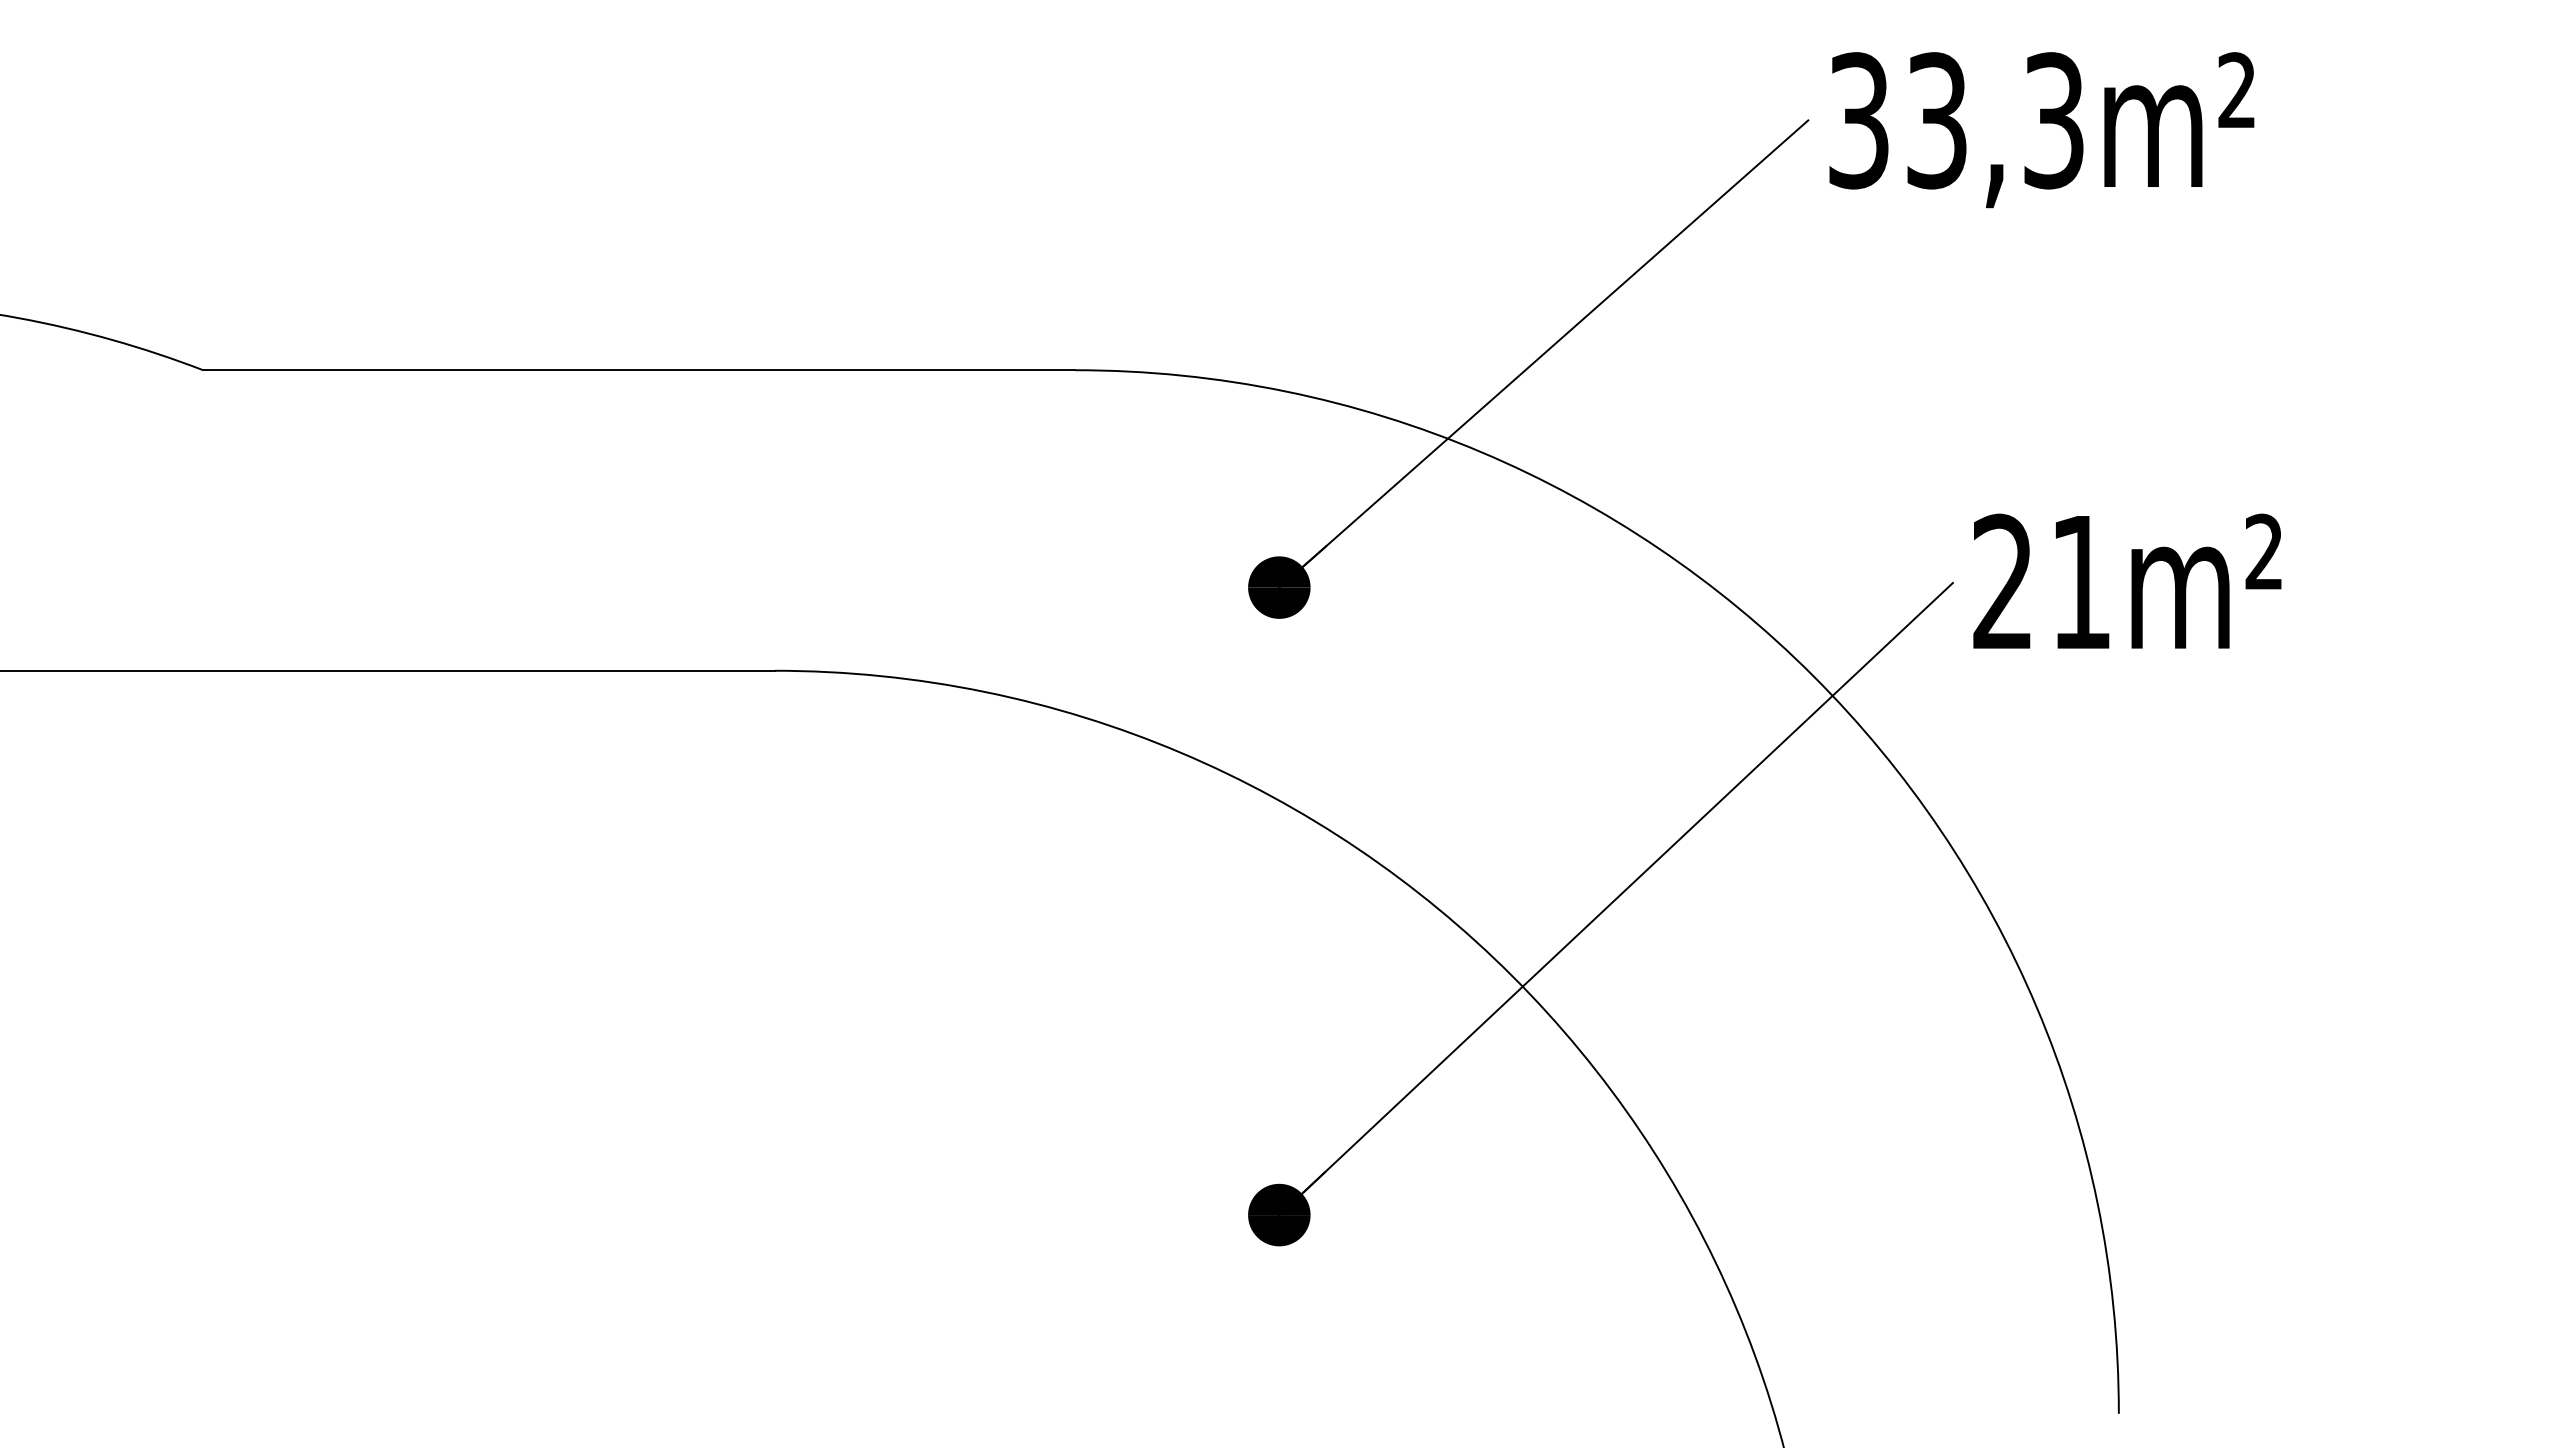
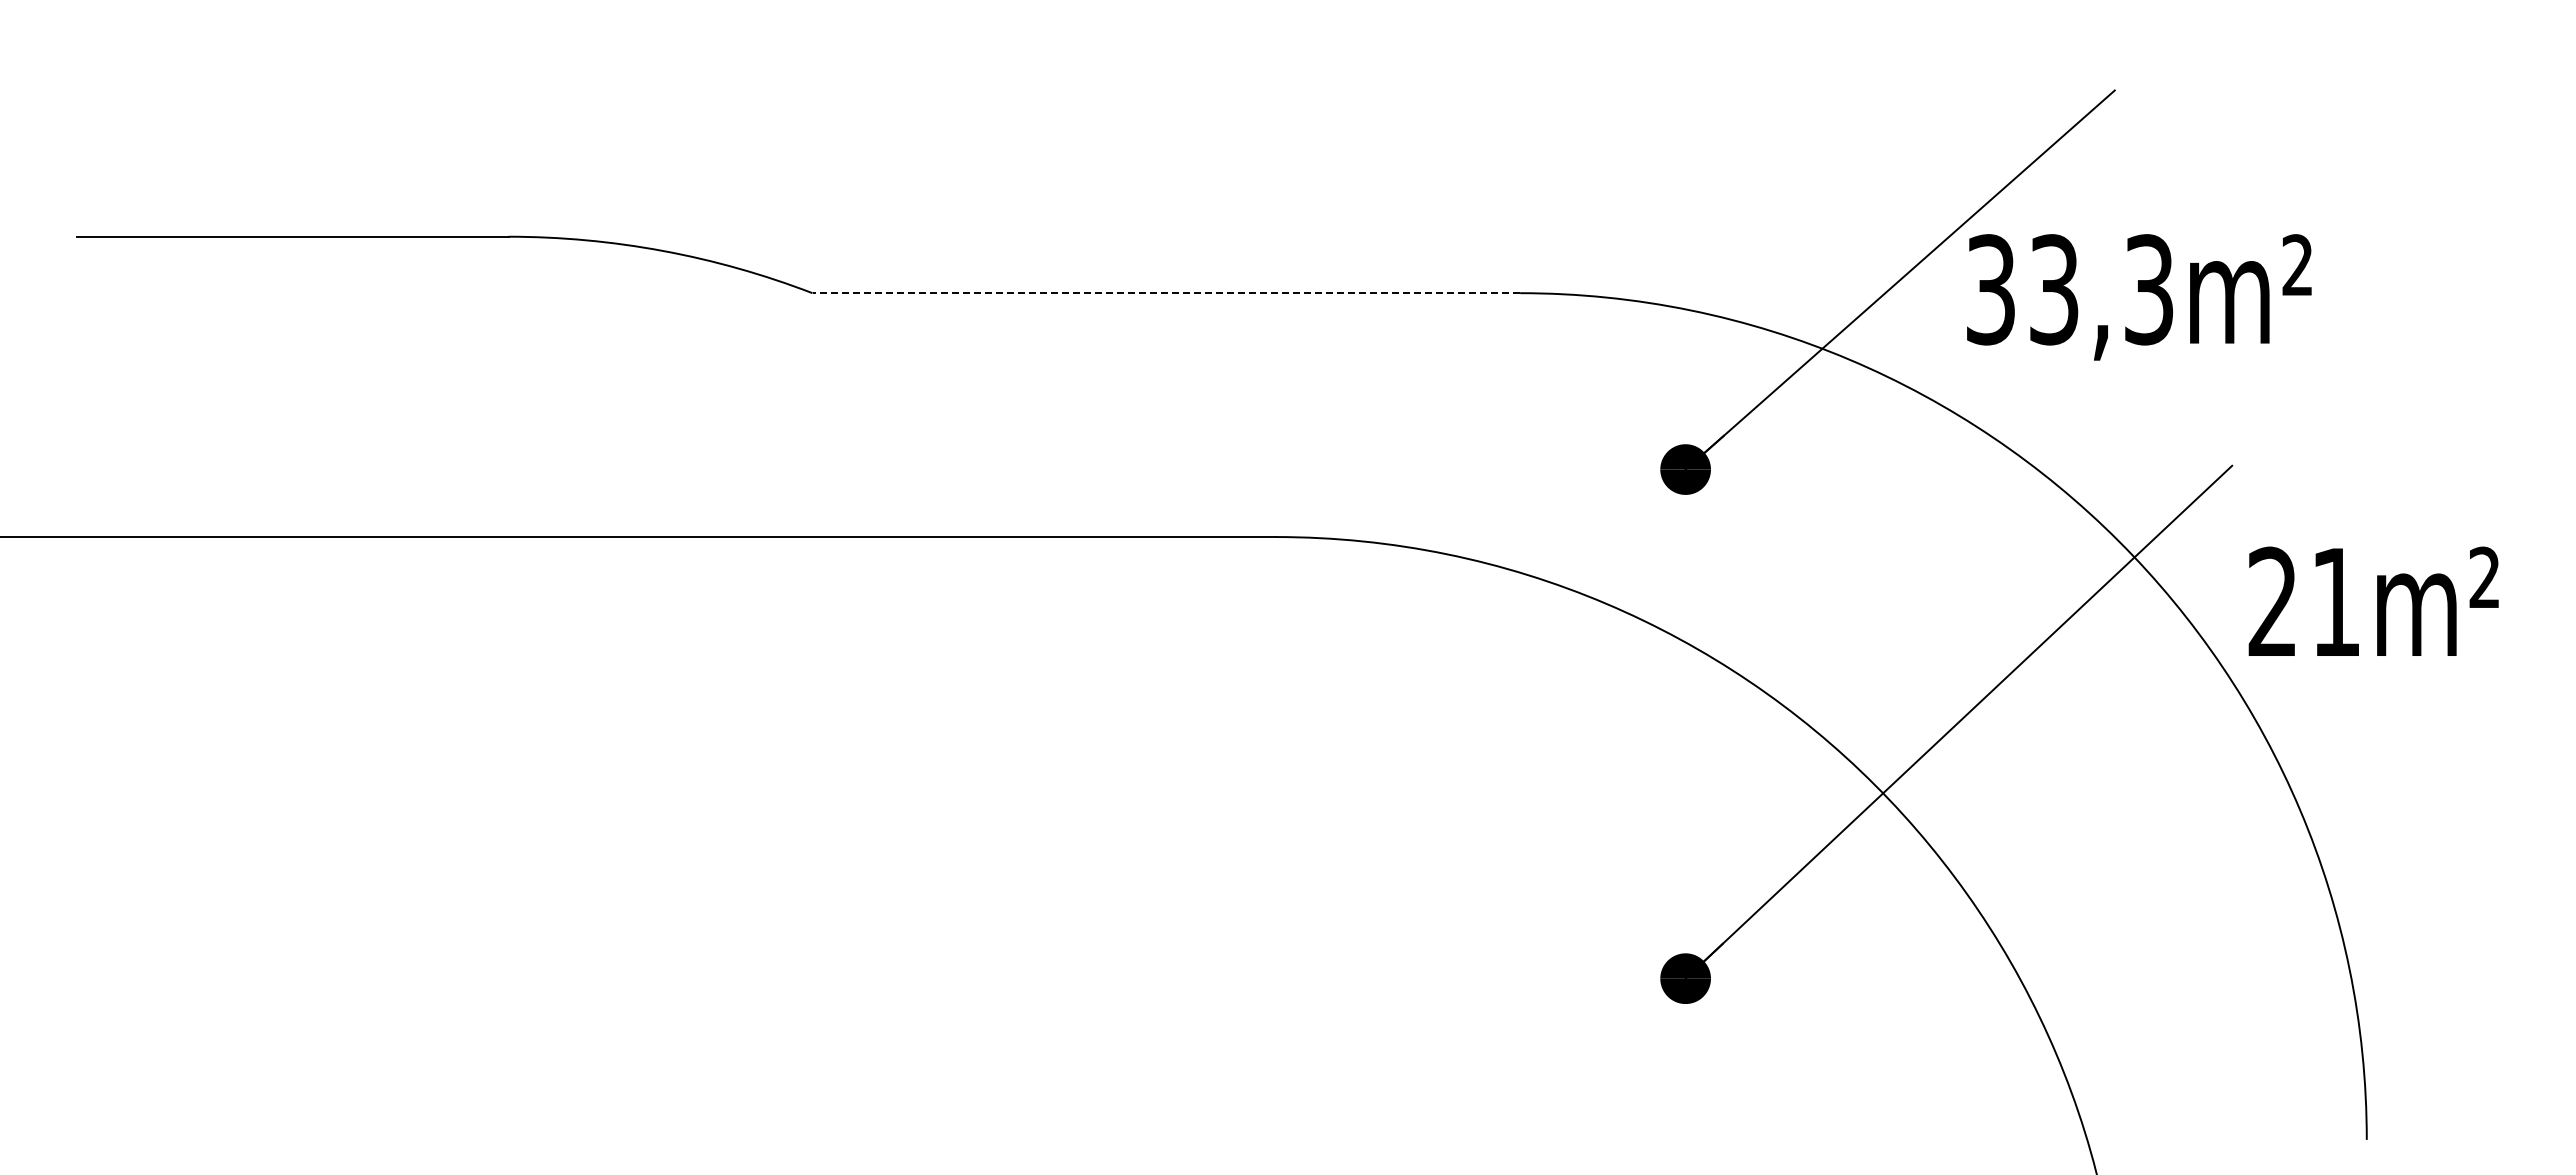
text: (2042, 130) -> (2139, 297), moved
line: (639, 370) -> (1166, 293), solid -> dashed
text: (2127, 580) -> (2373, 600), moved

